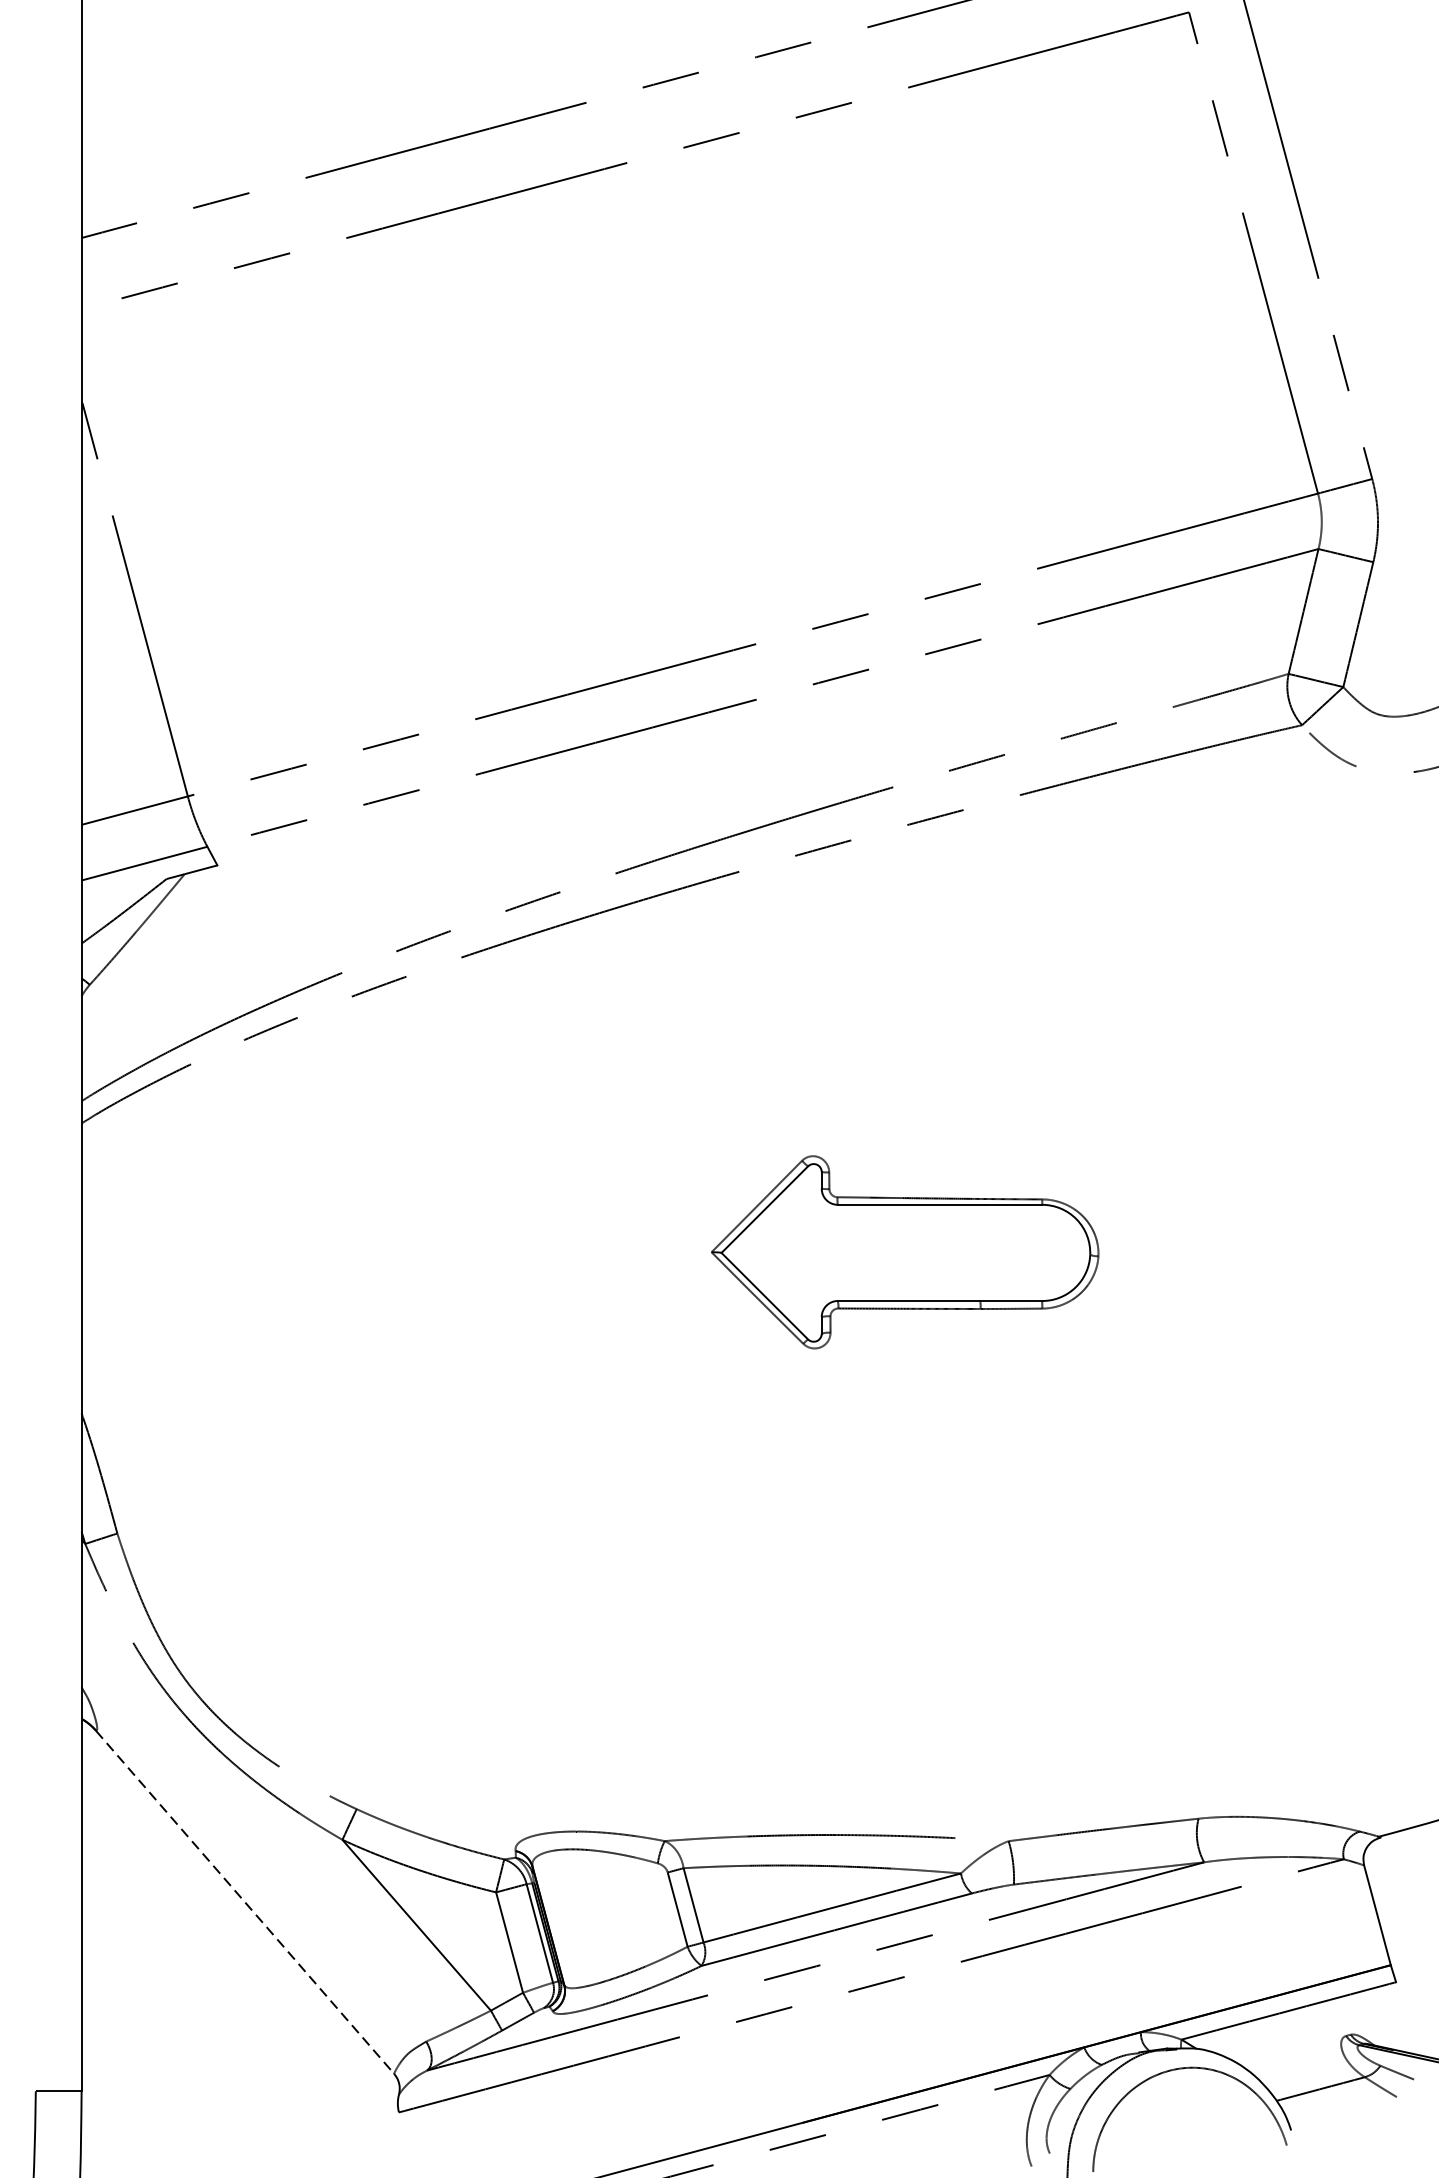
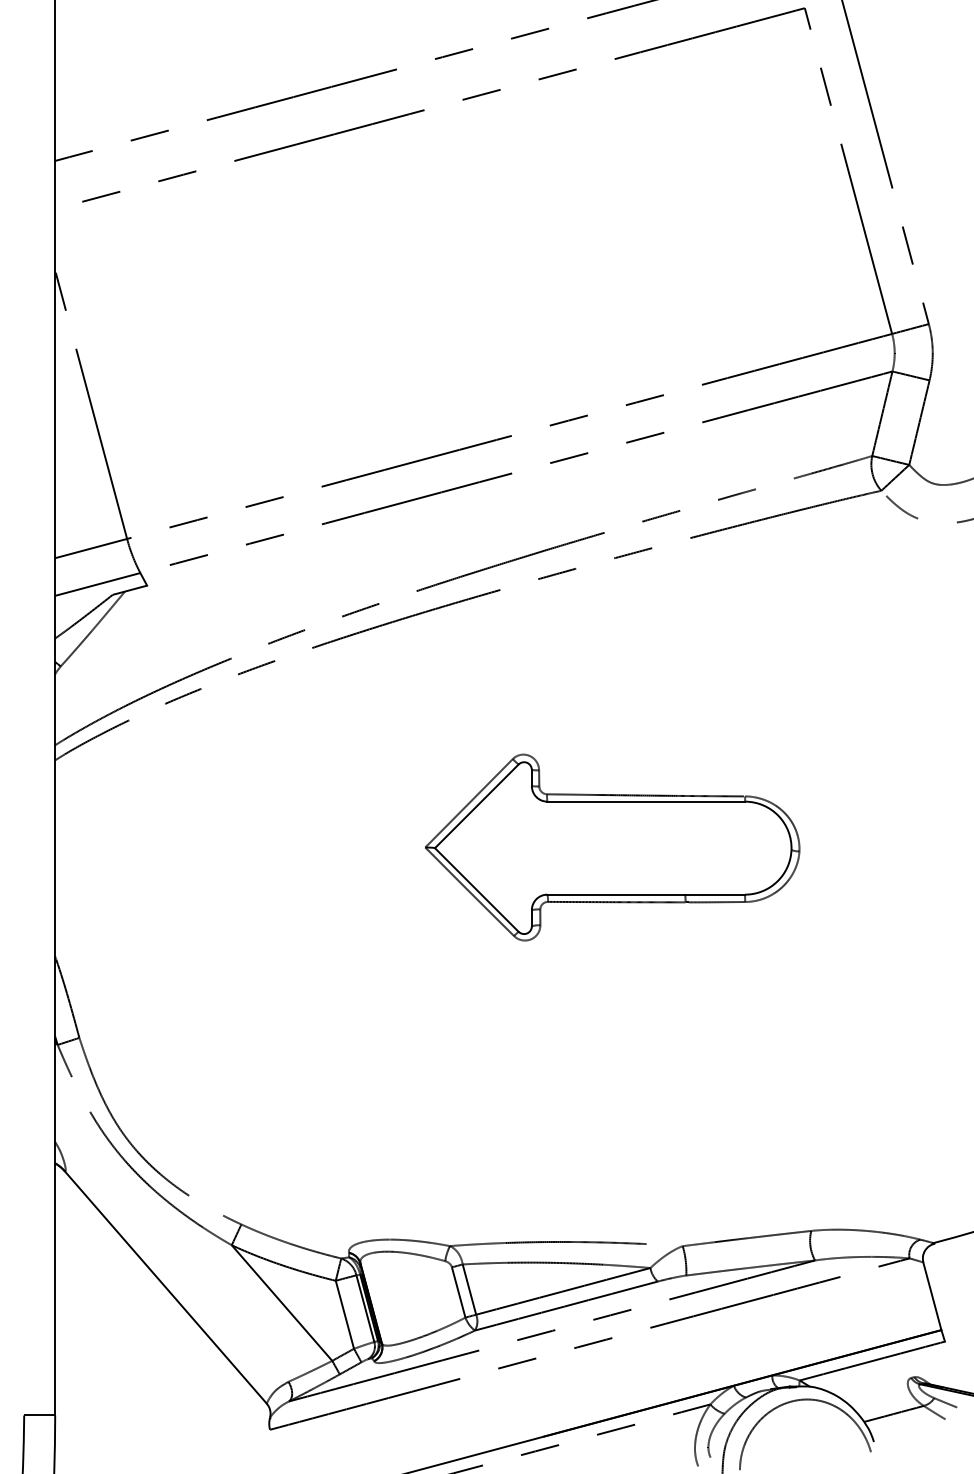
part: (904, 1252) -> (612, 847), size x1.43
line: (244, 1902) -> (165, 1287), dashed -> solid

